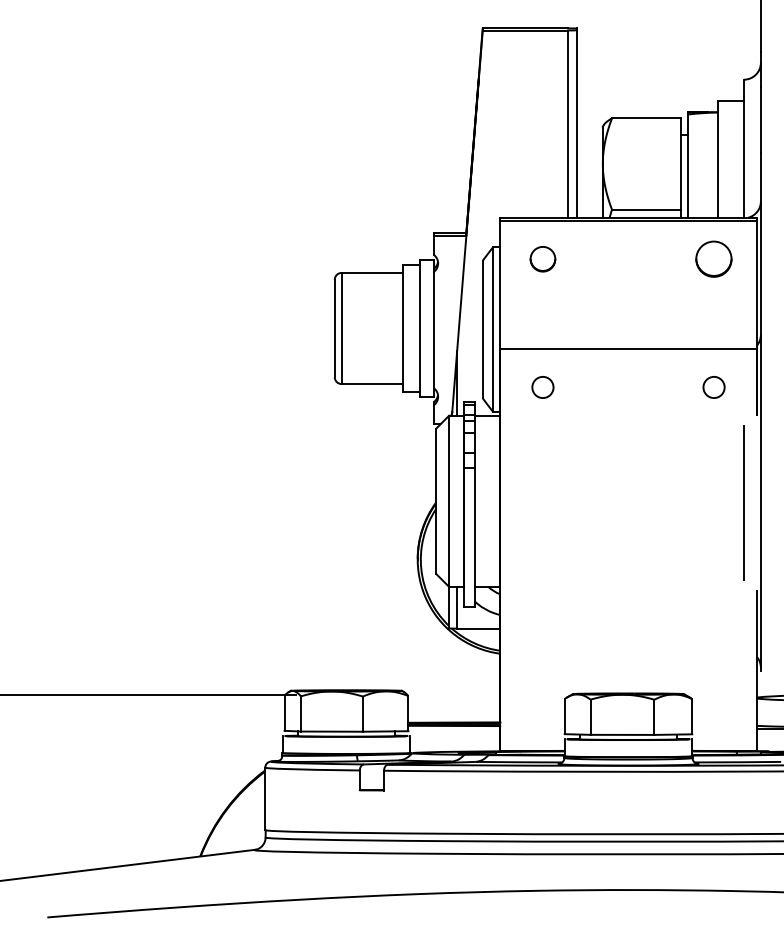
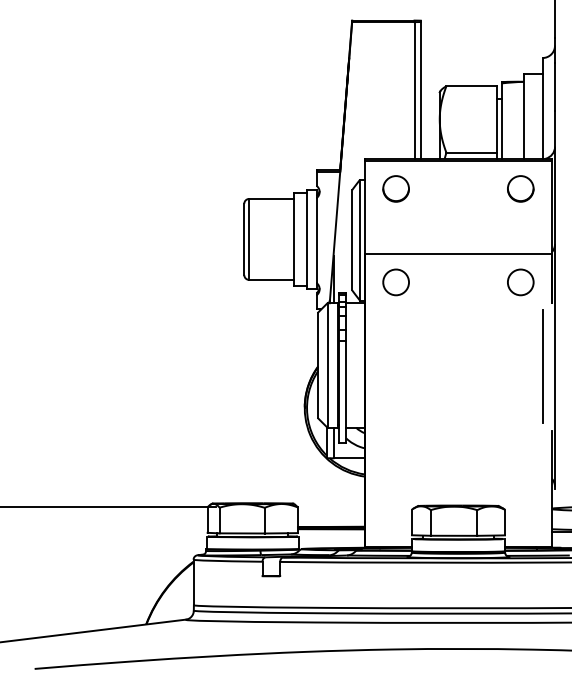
part: (542, 258) -> (395, 188), size x1.43
part: (542, 387) -> (395, 282), size x1.67
part: (713, 387) -> (520, 282), size x1.67

